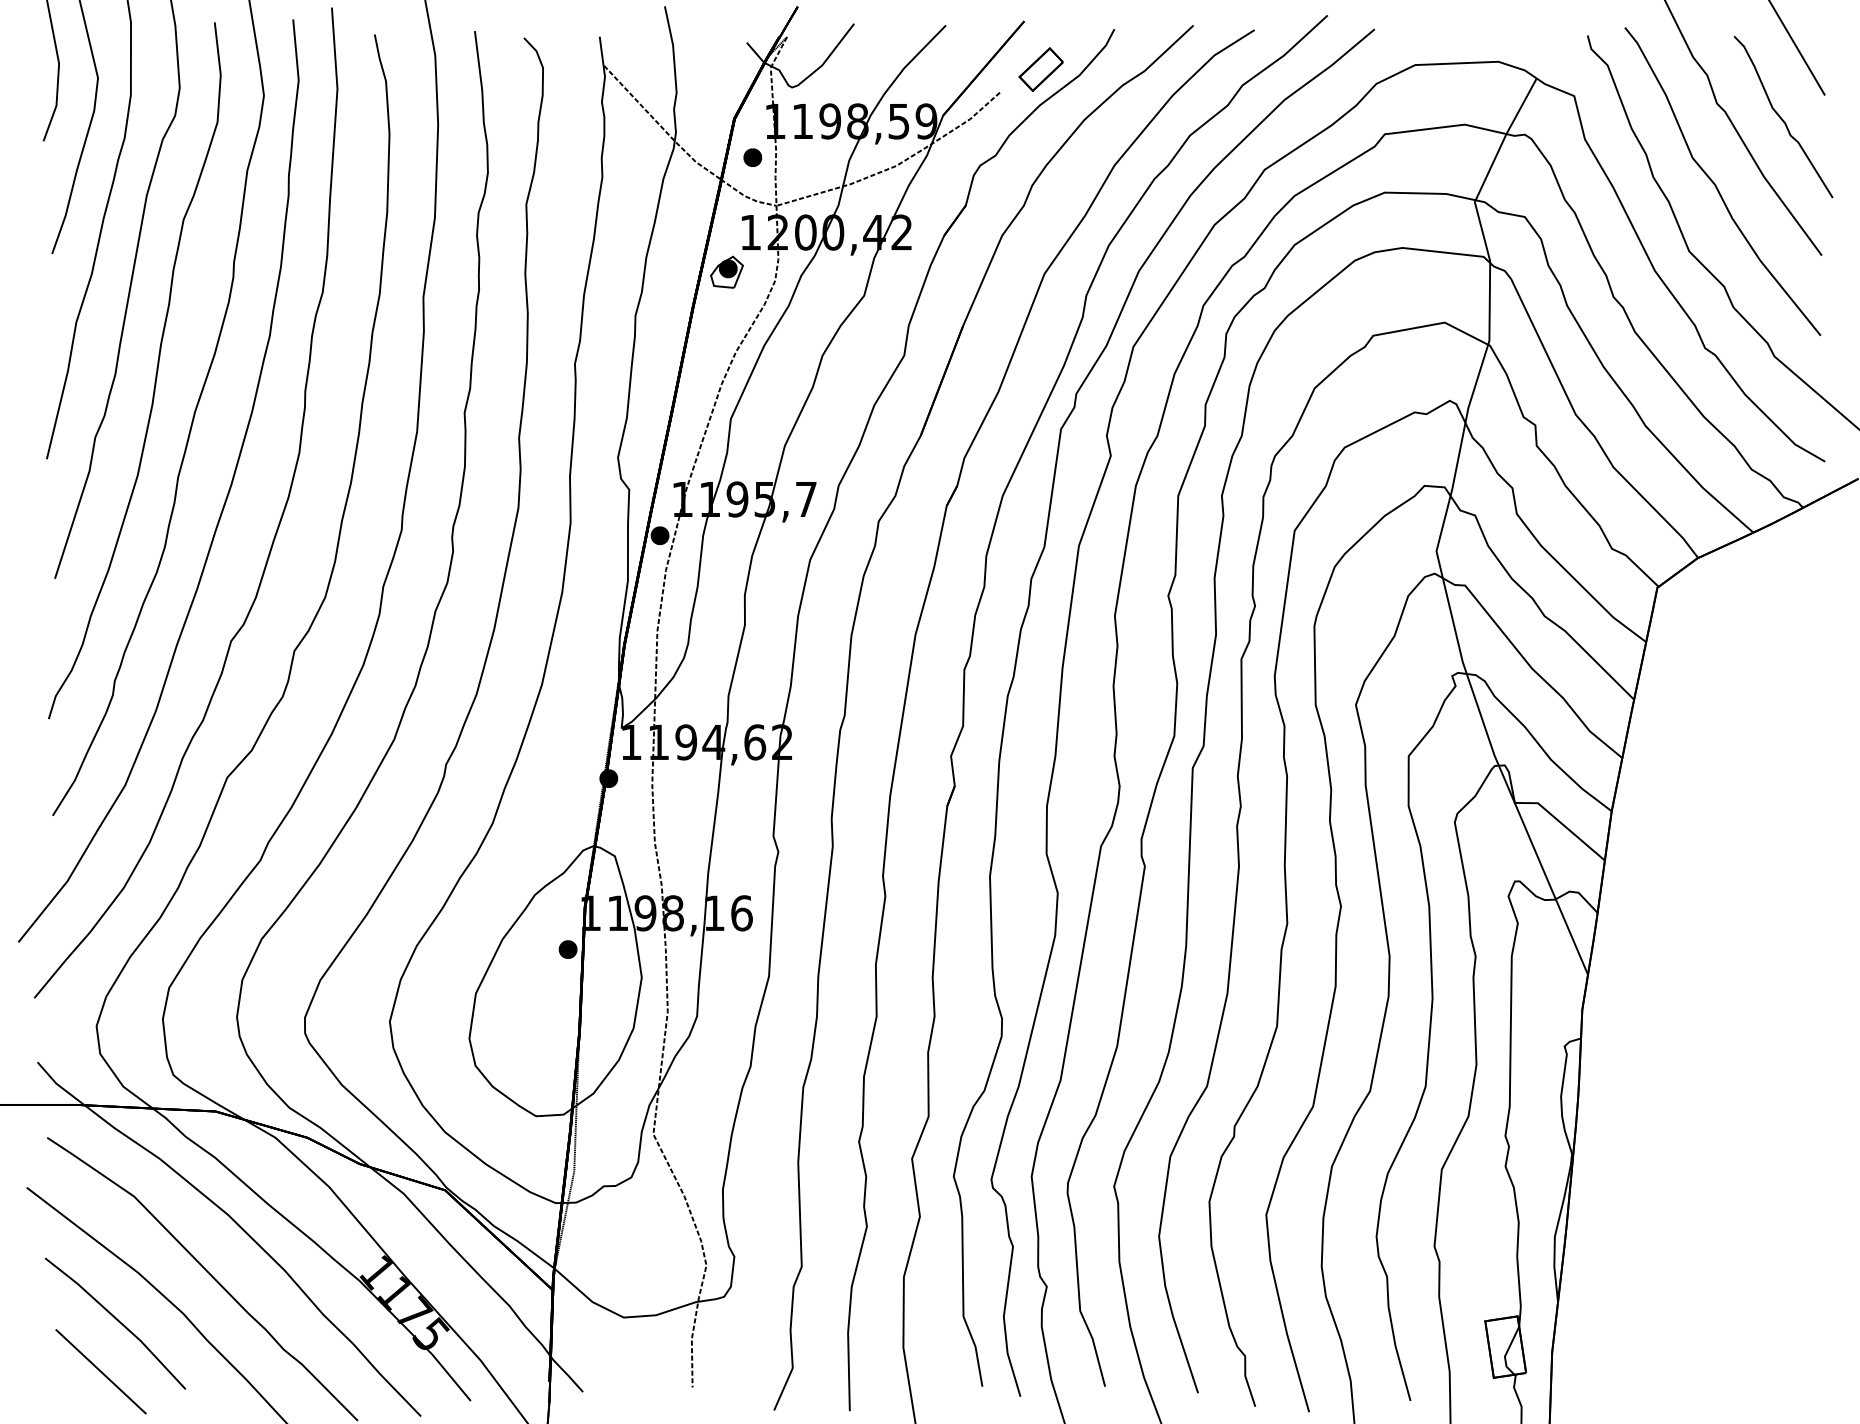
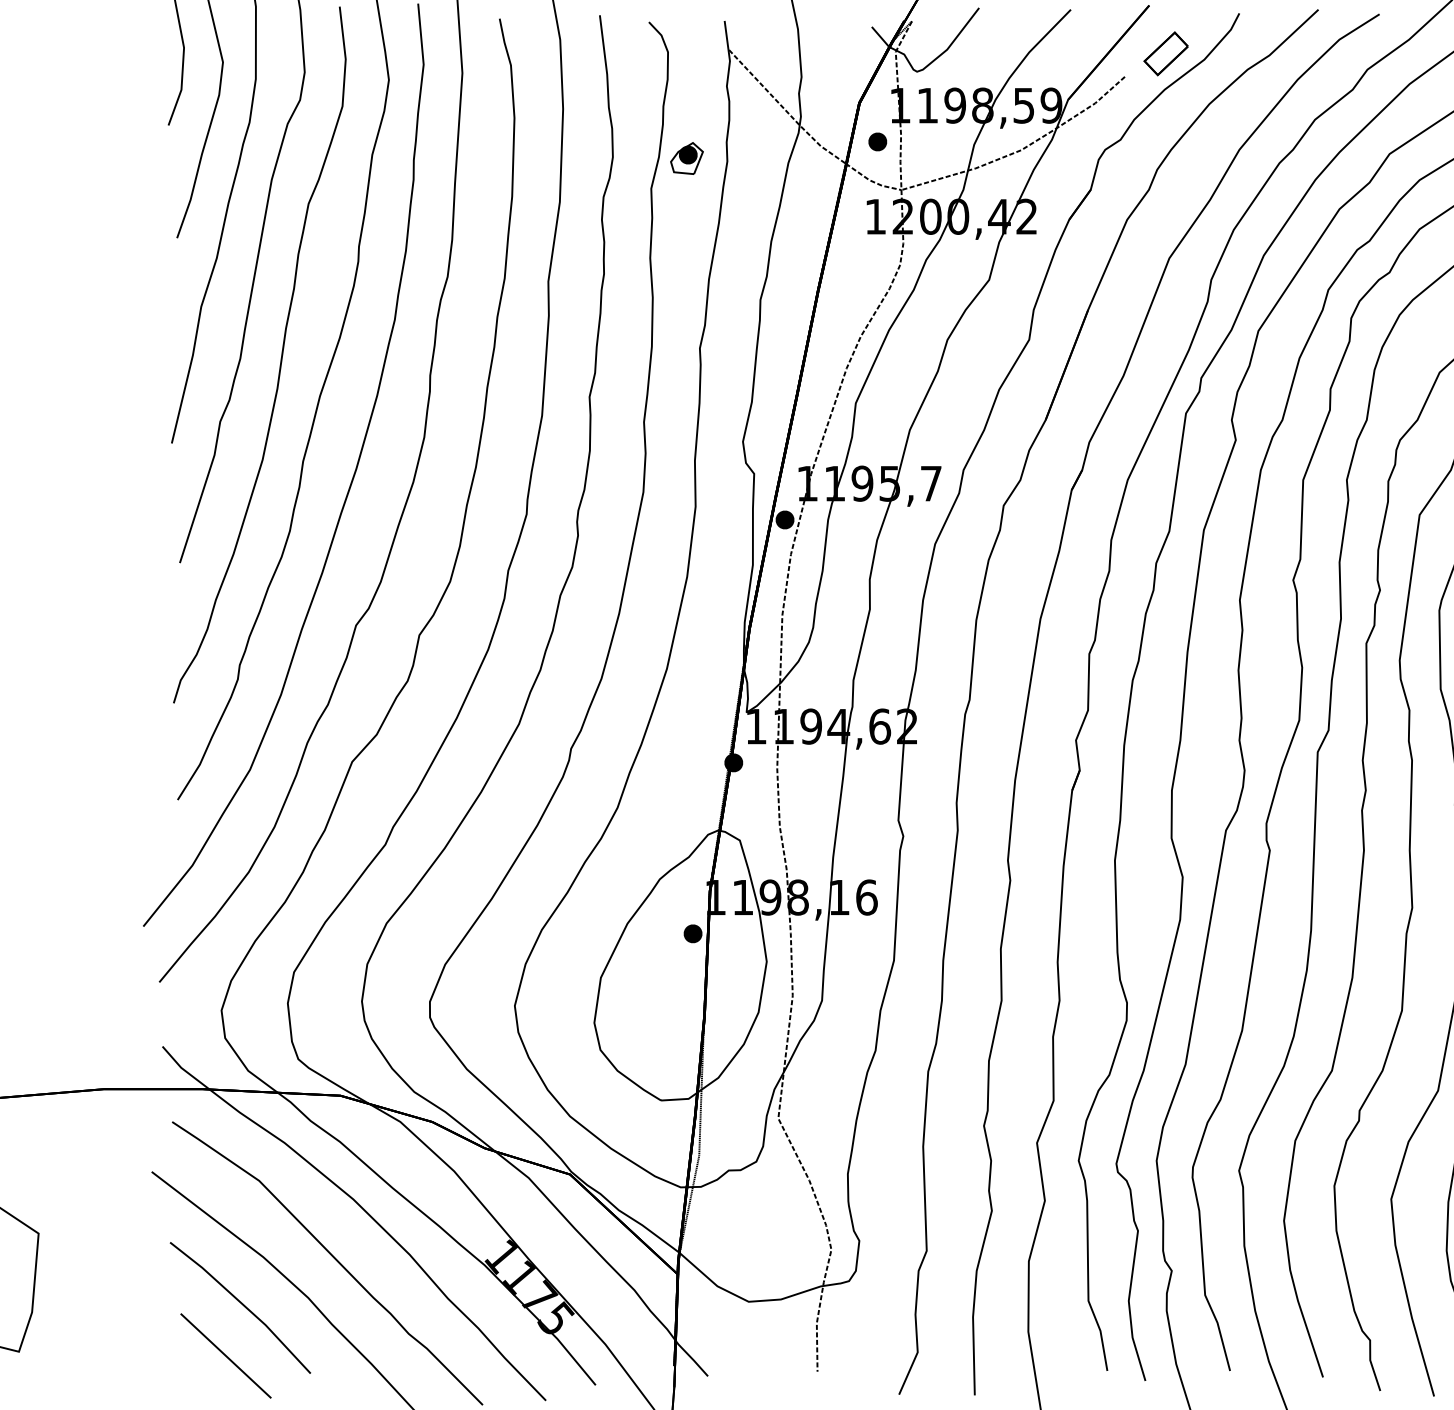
part: (726, 271) -> (686, 157), moved

